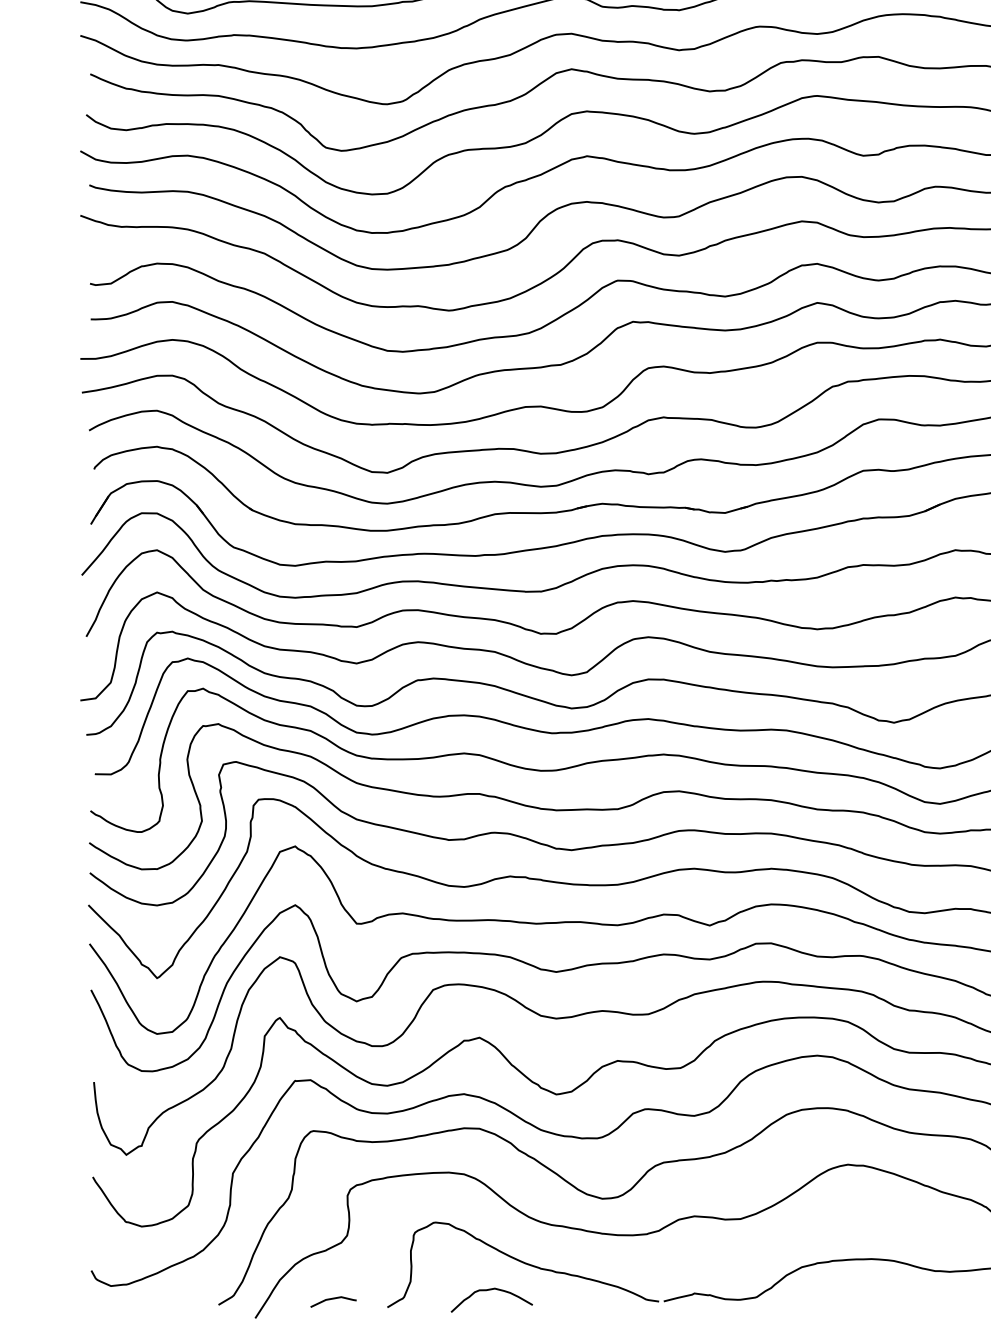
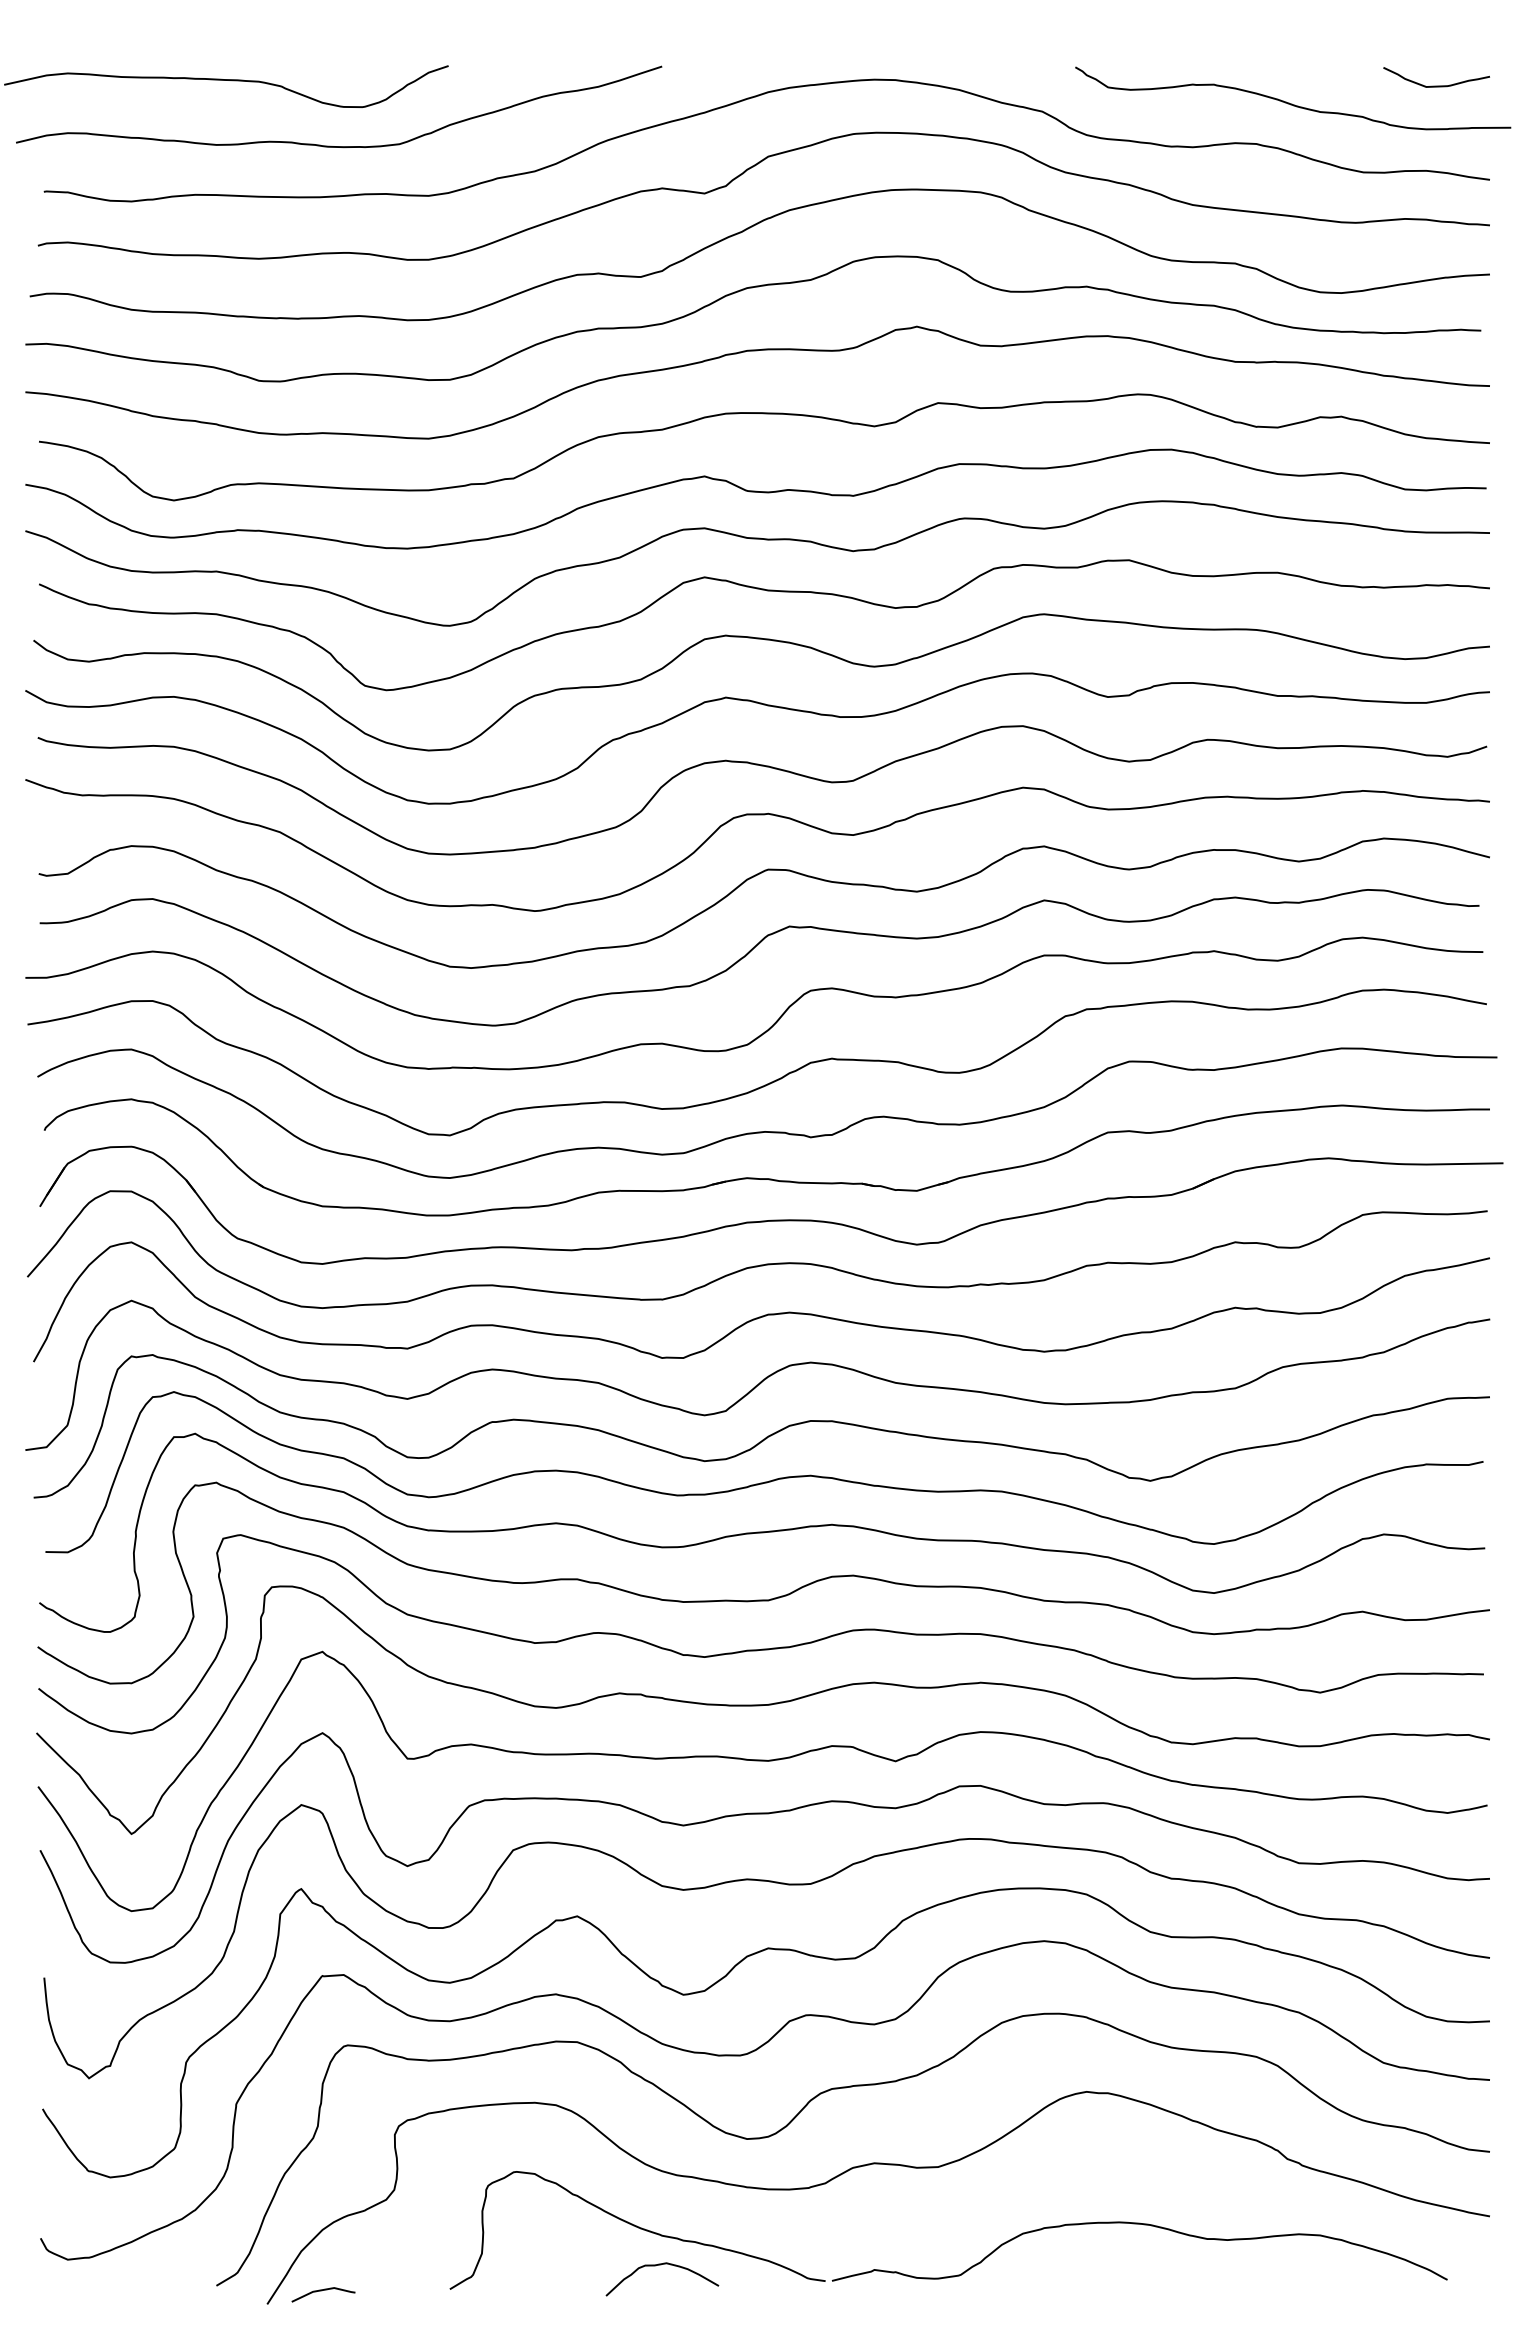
curve: (491, 1290) -> (661, 2265), moved
line: (332, 1299) -> (321, 2291), moved

